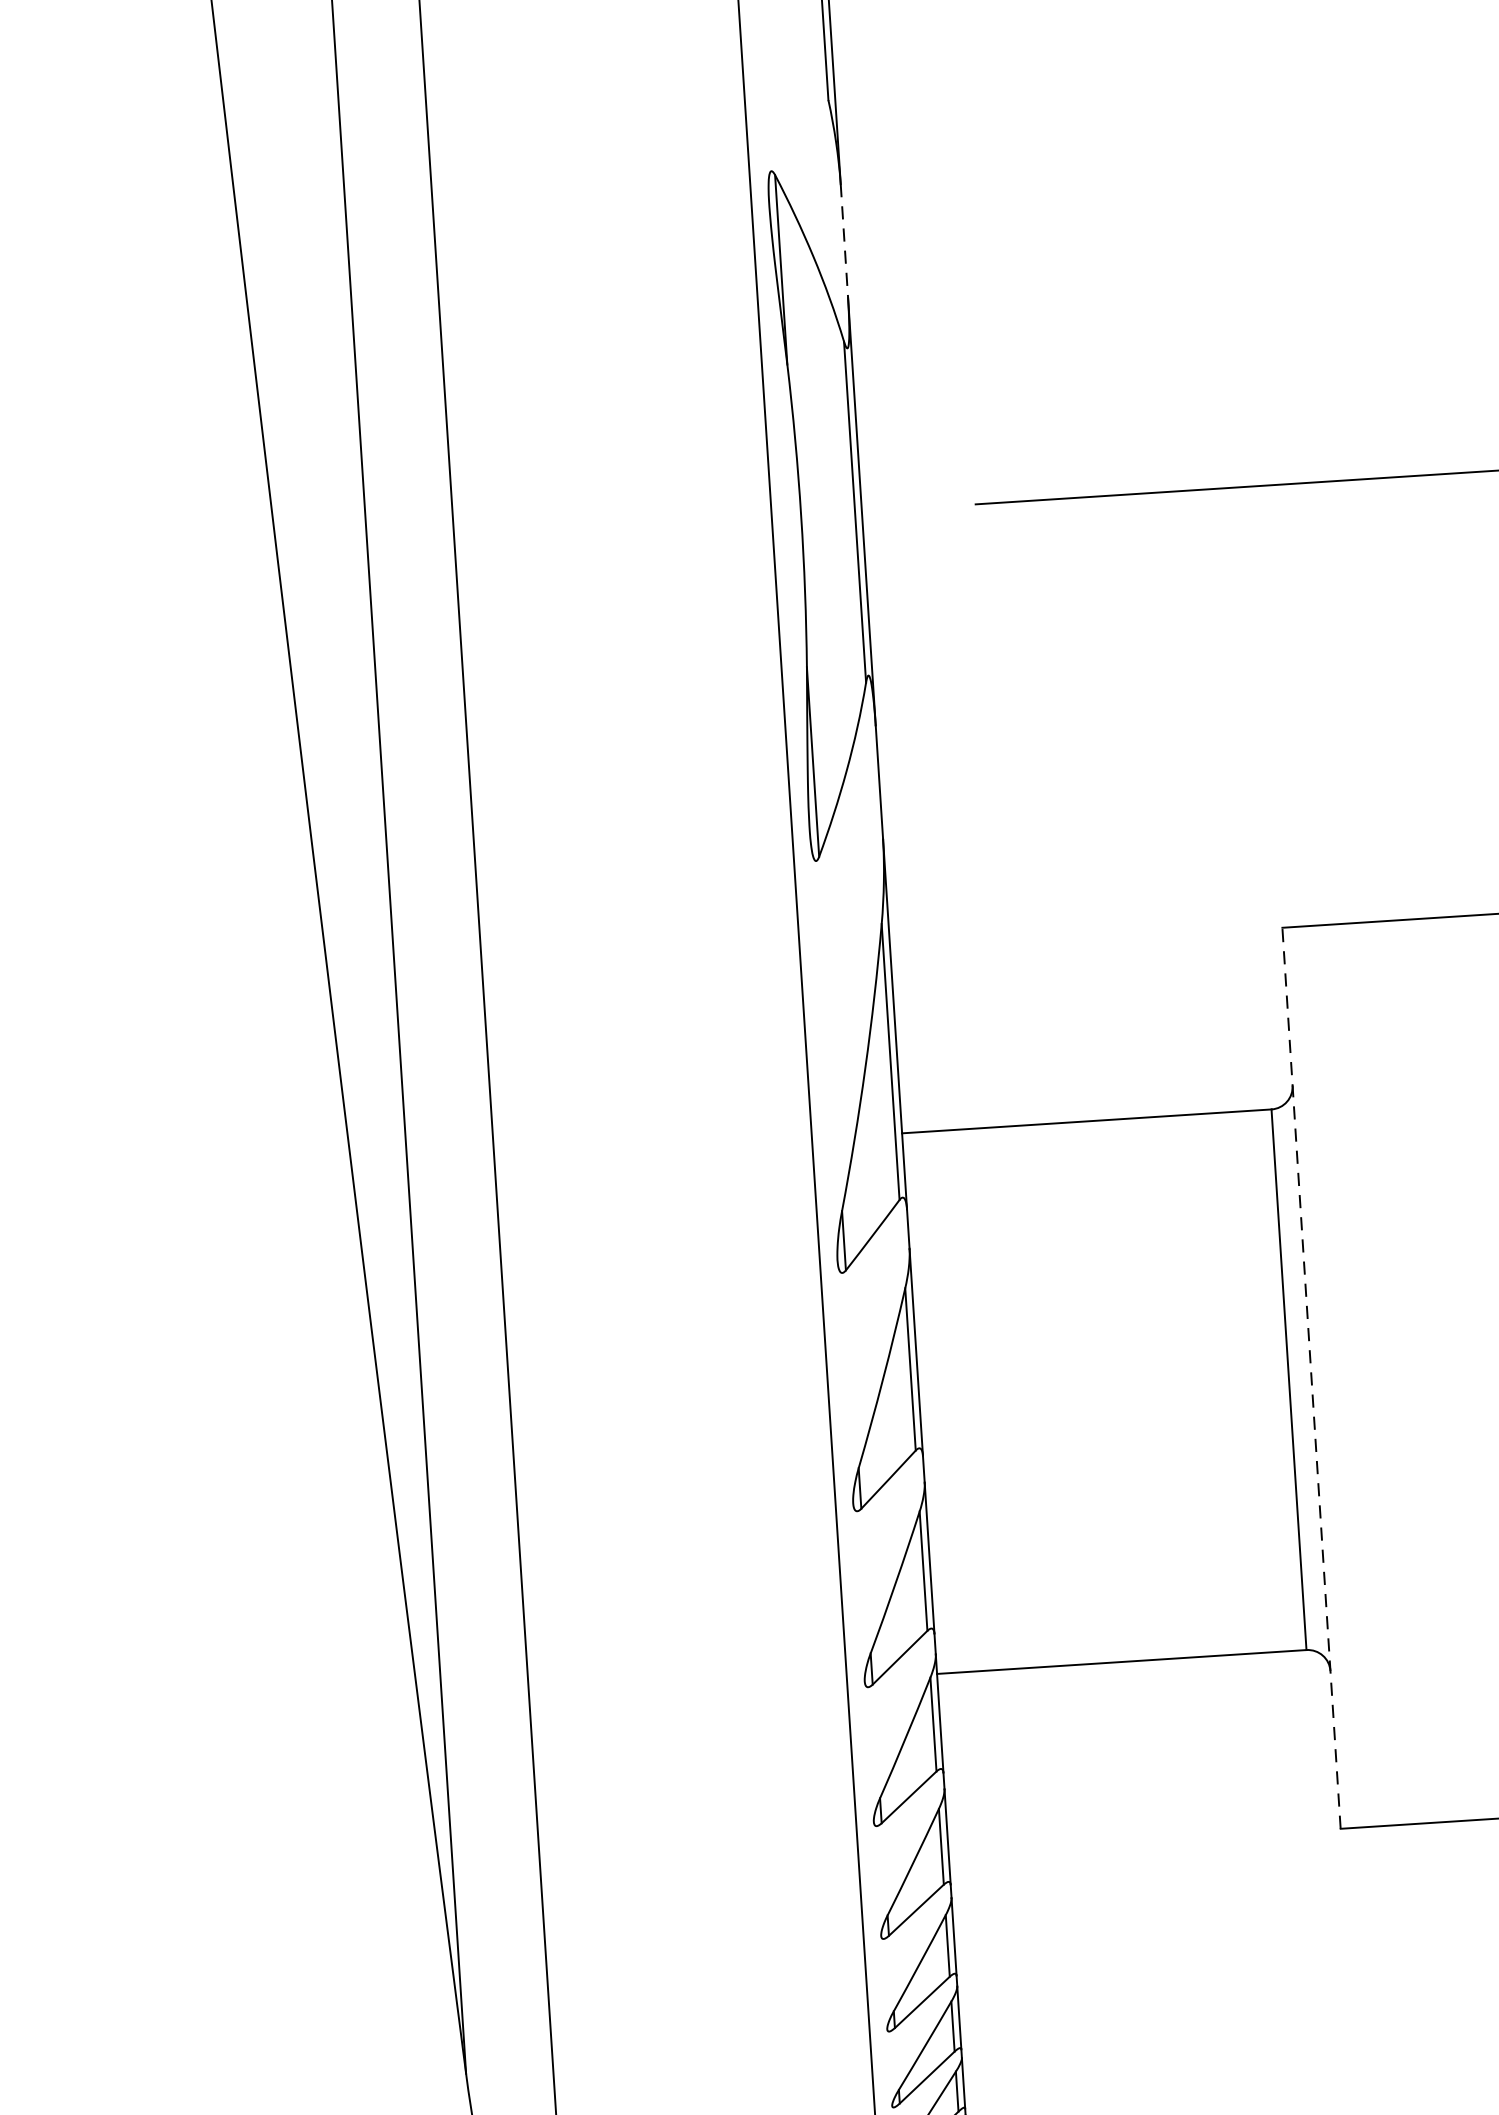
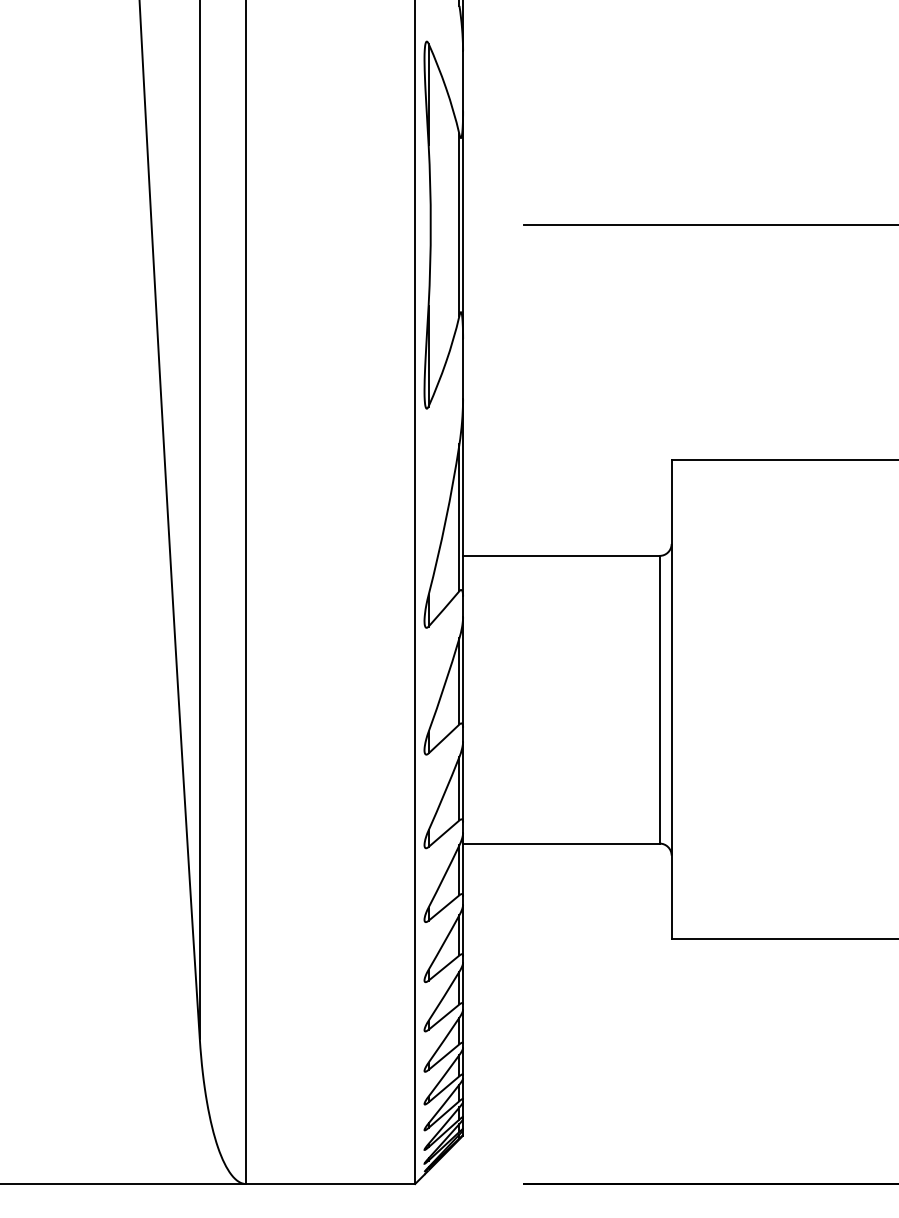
line: (845, 241) -> (463, 81), dashed -> solid
line: (1311, 1377) -> (671, 699), dashed -> solid

